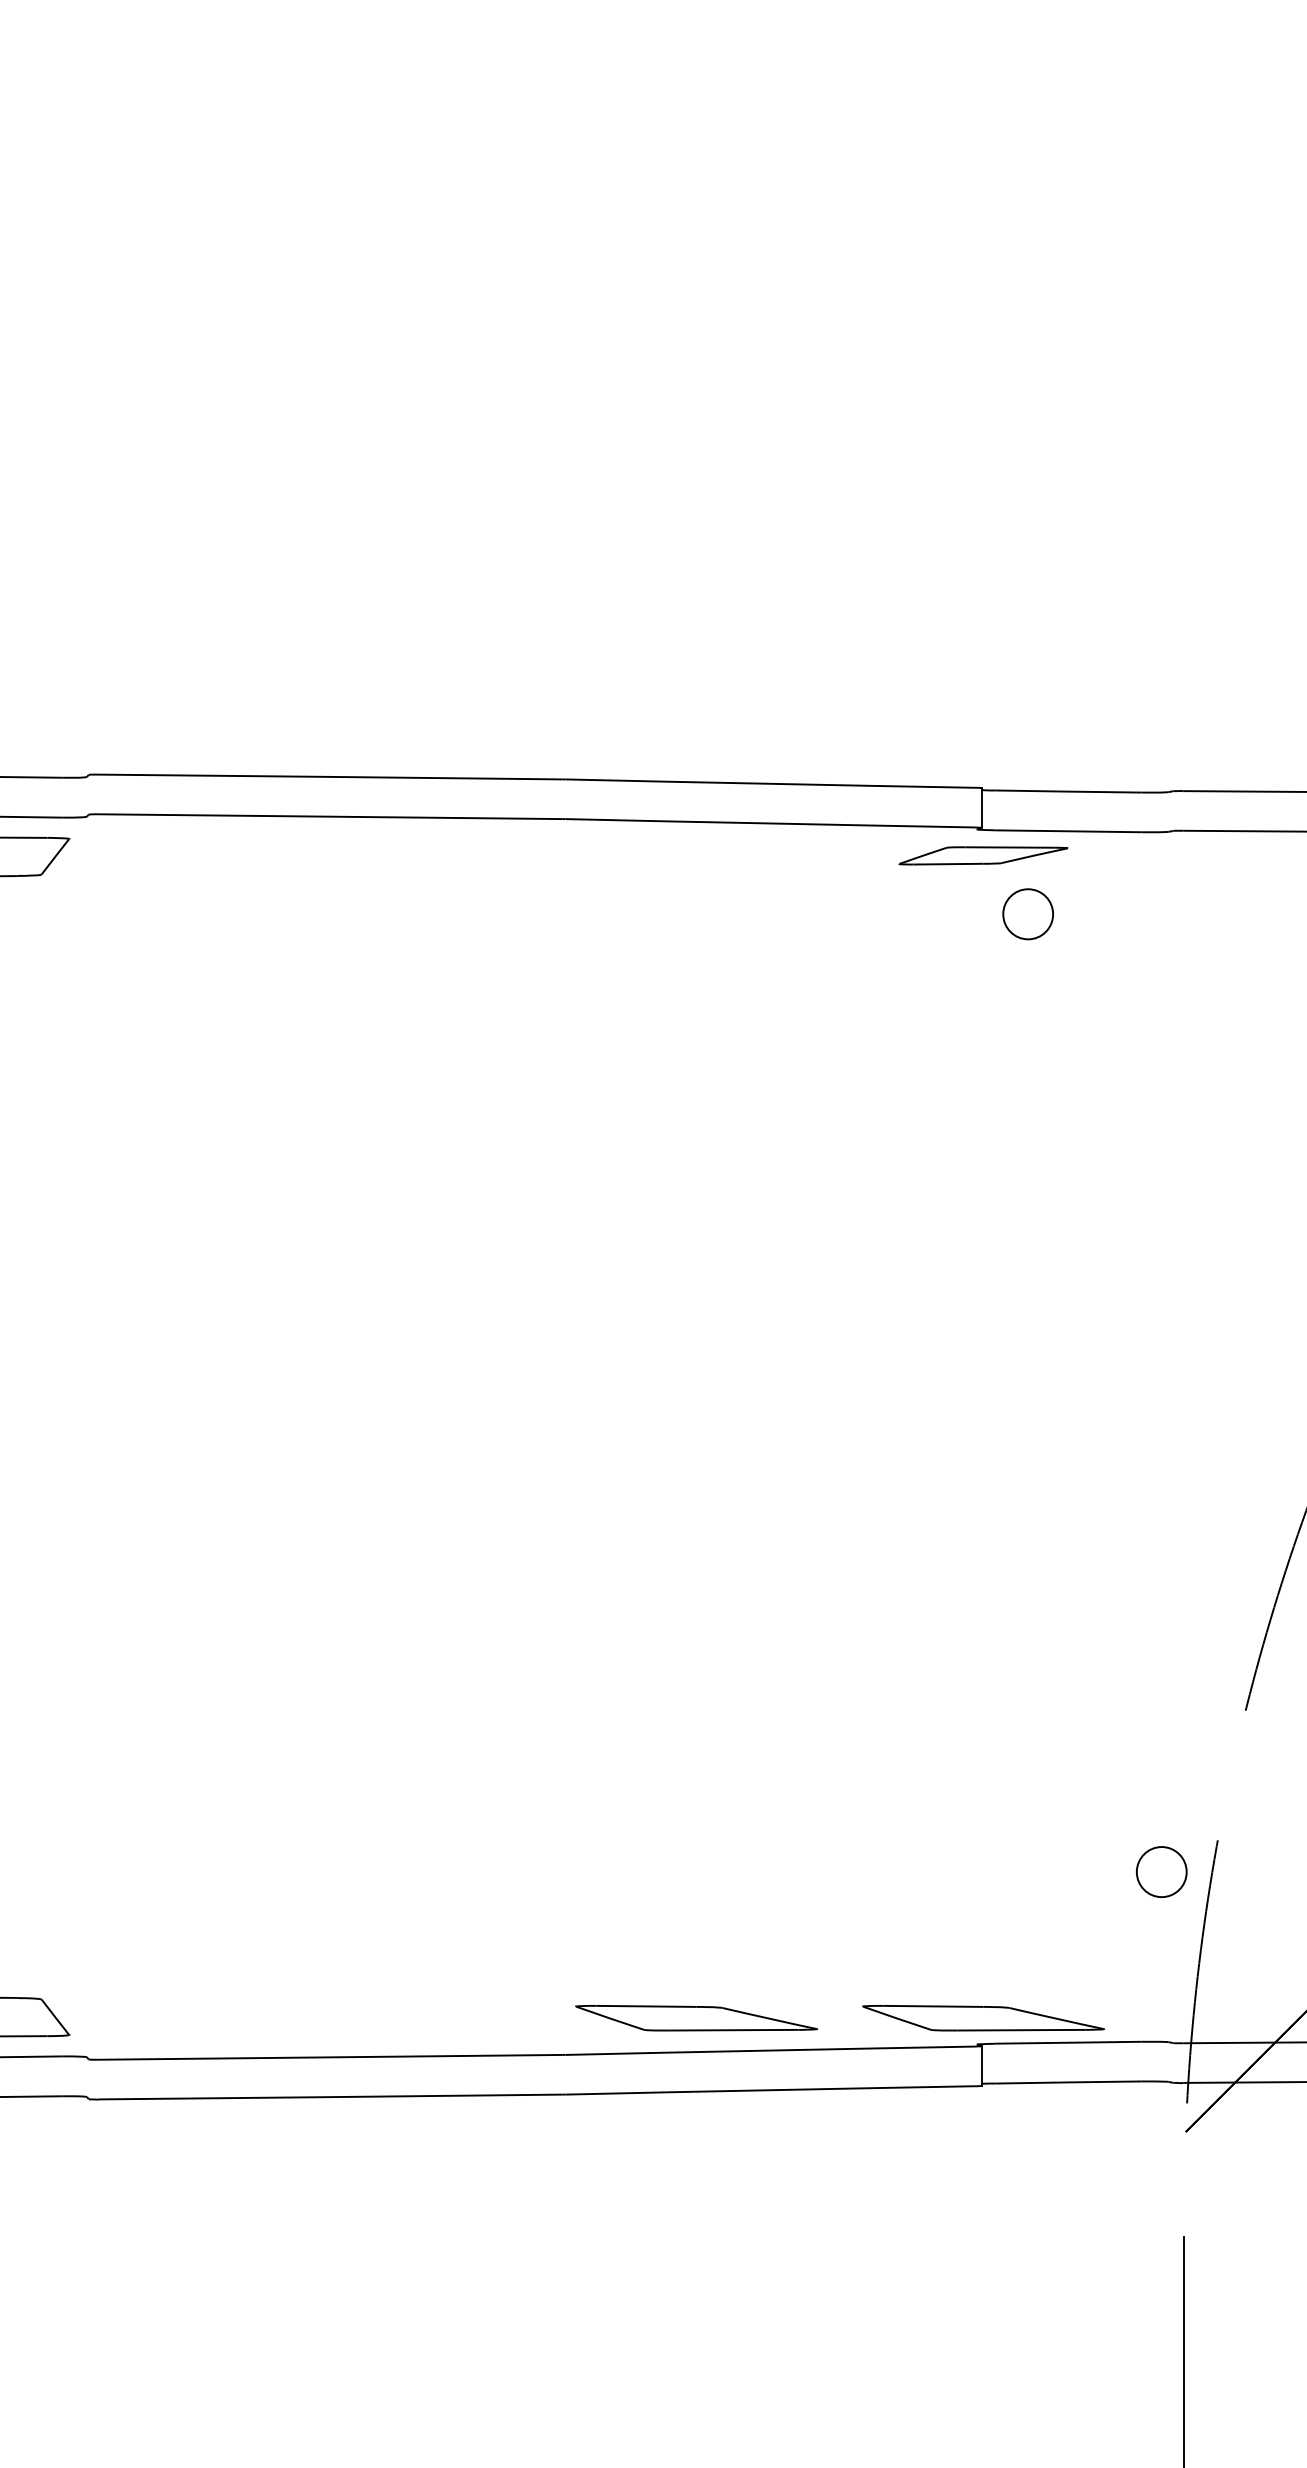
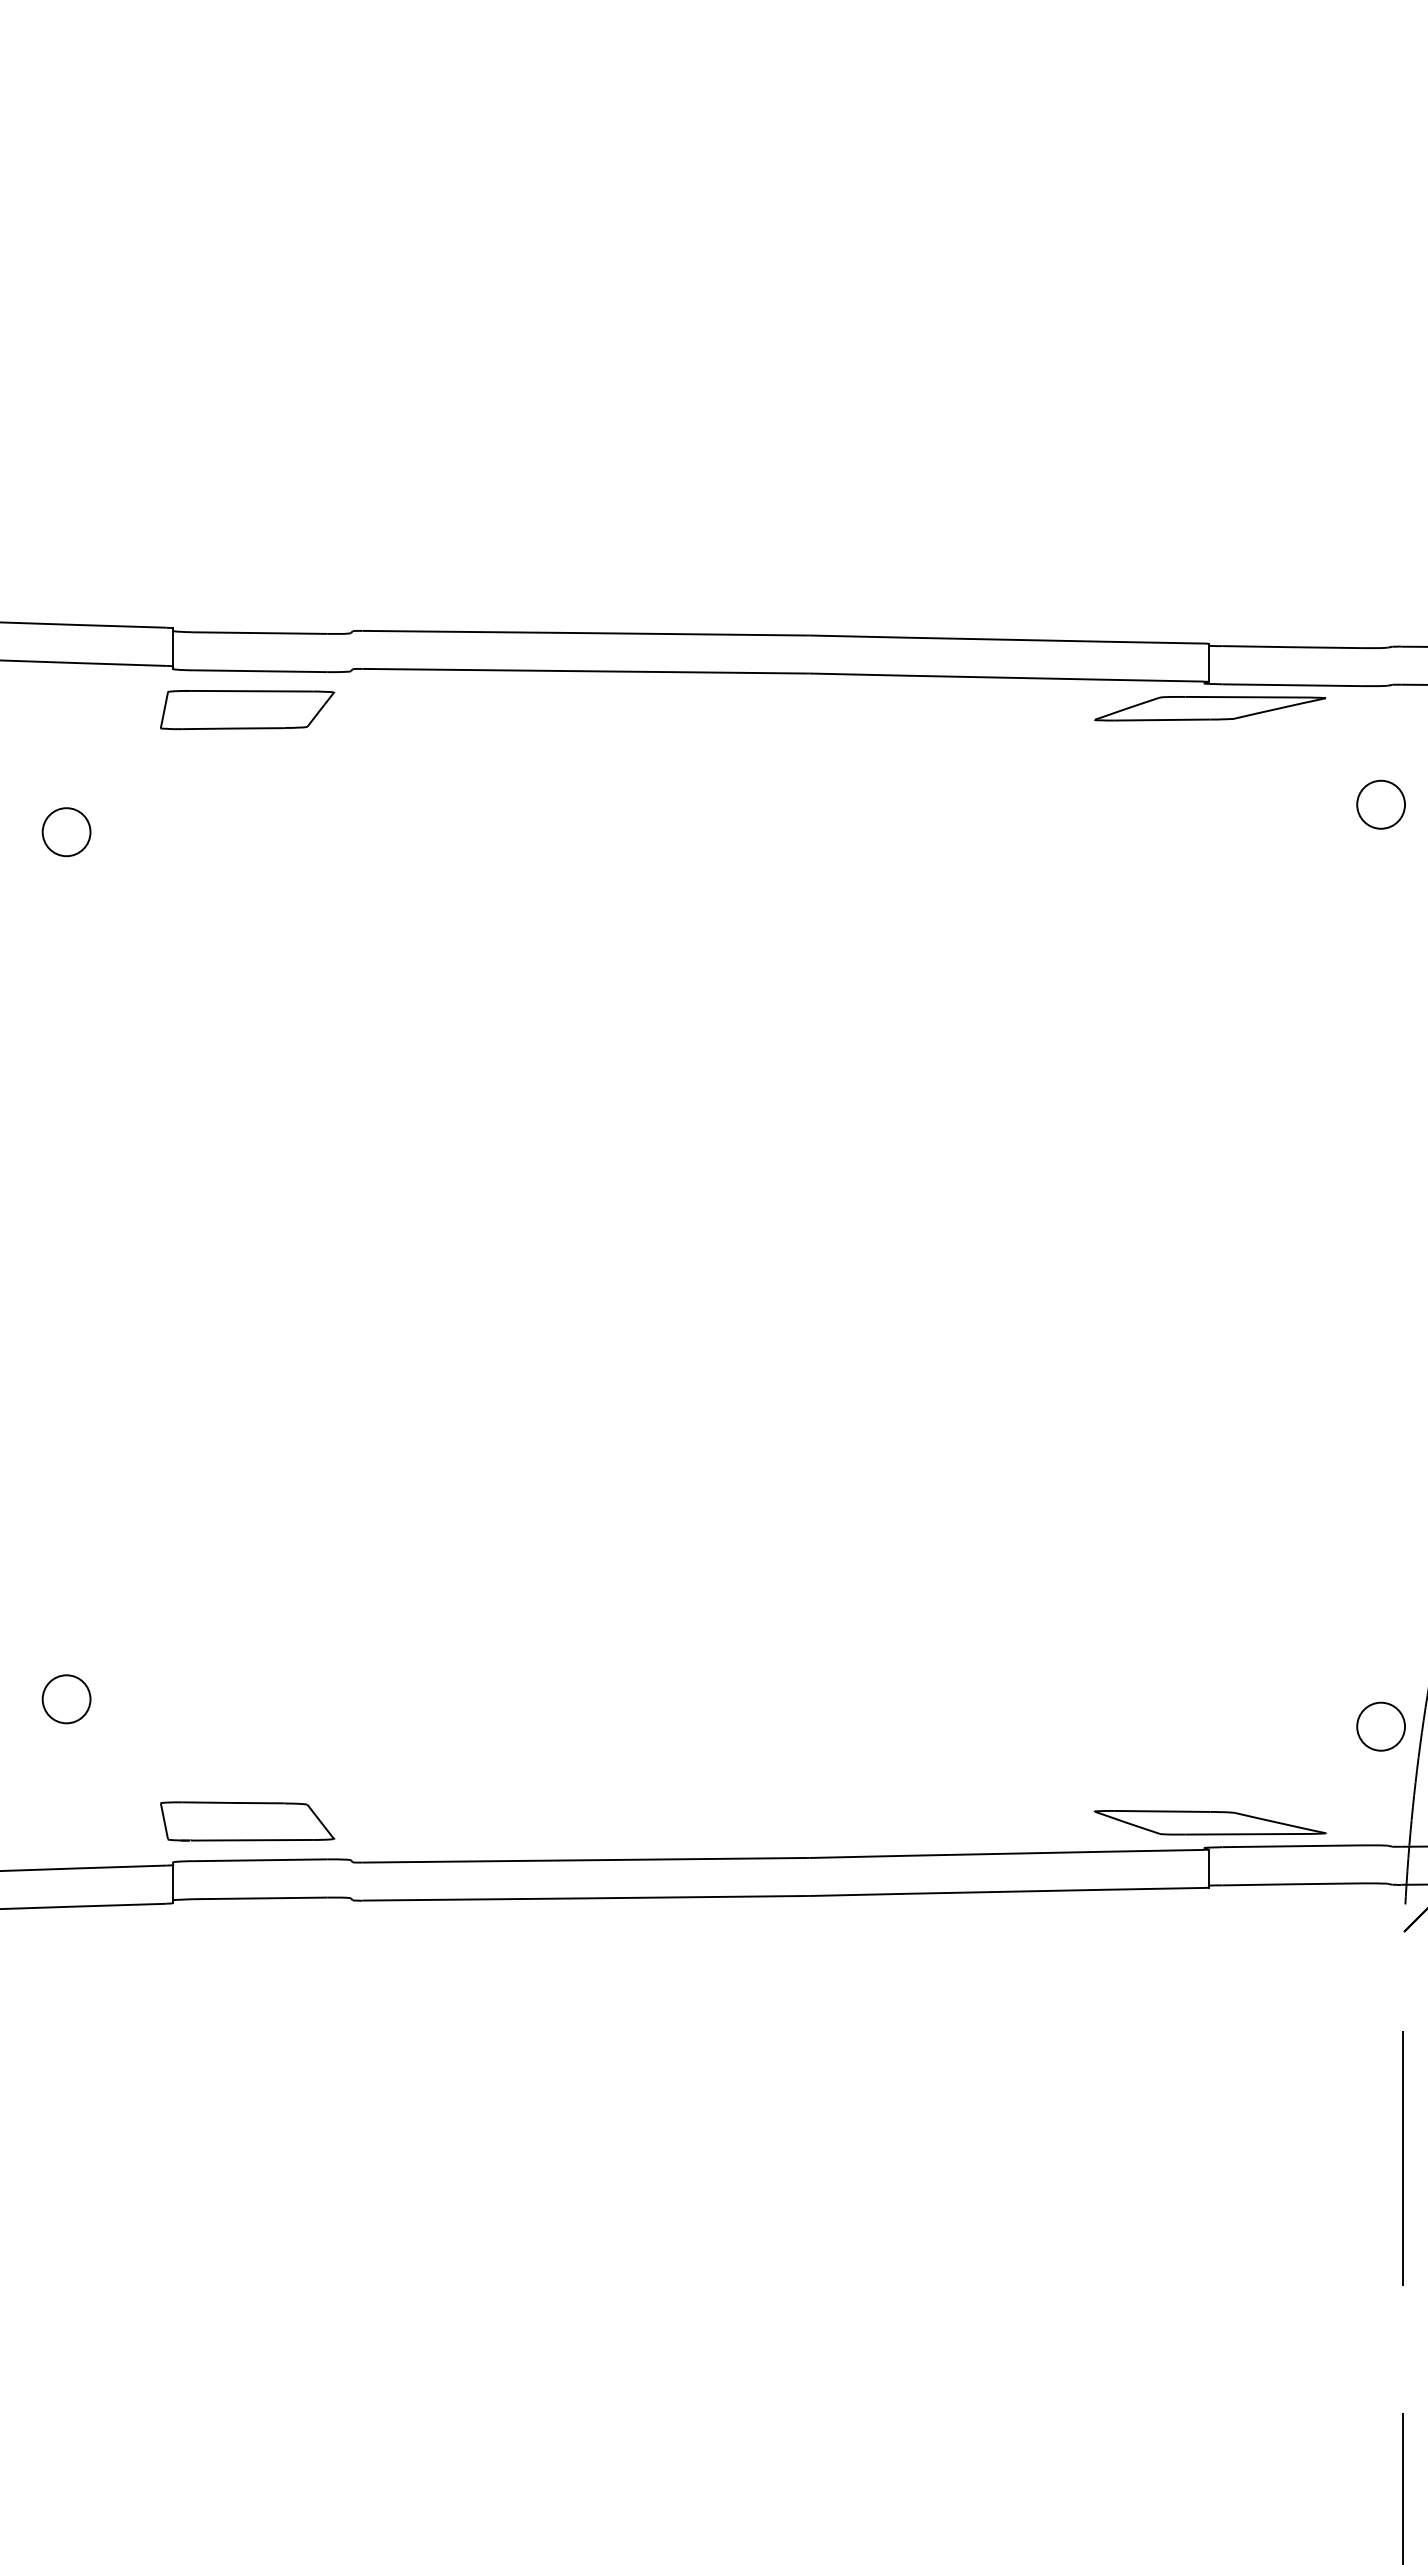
part: (983, 855) -> (1210, 708), size x1.43
part: (1027, 914) -> (1380, 804), moved
part: (1161, 1871) -> (1380, 1726), moved
part: (695, 2017) -> (934, 1822), removed

